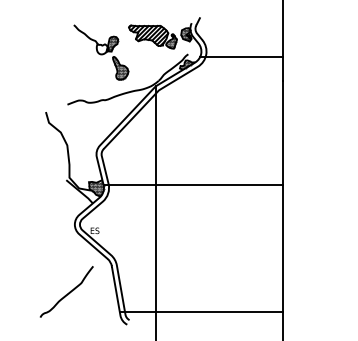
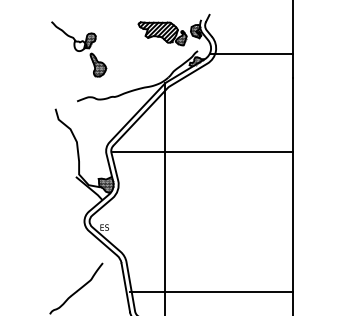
part: (101, 52) -> (79, 49), moved
line: (193, 184) -> (203, 152), moved
line: (201, 312) -> (211, 292), moved

